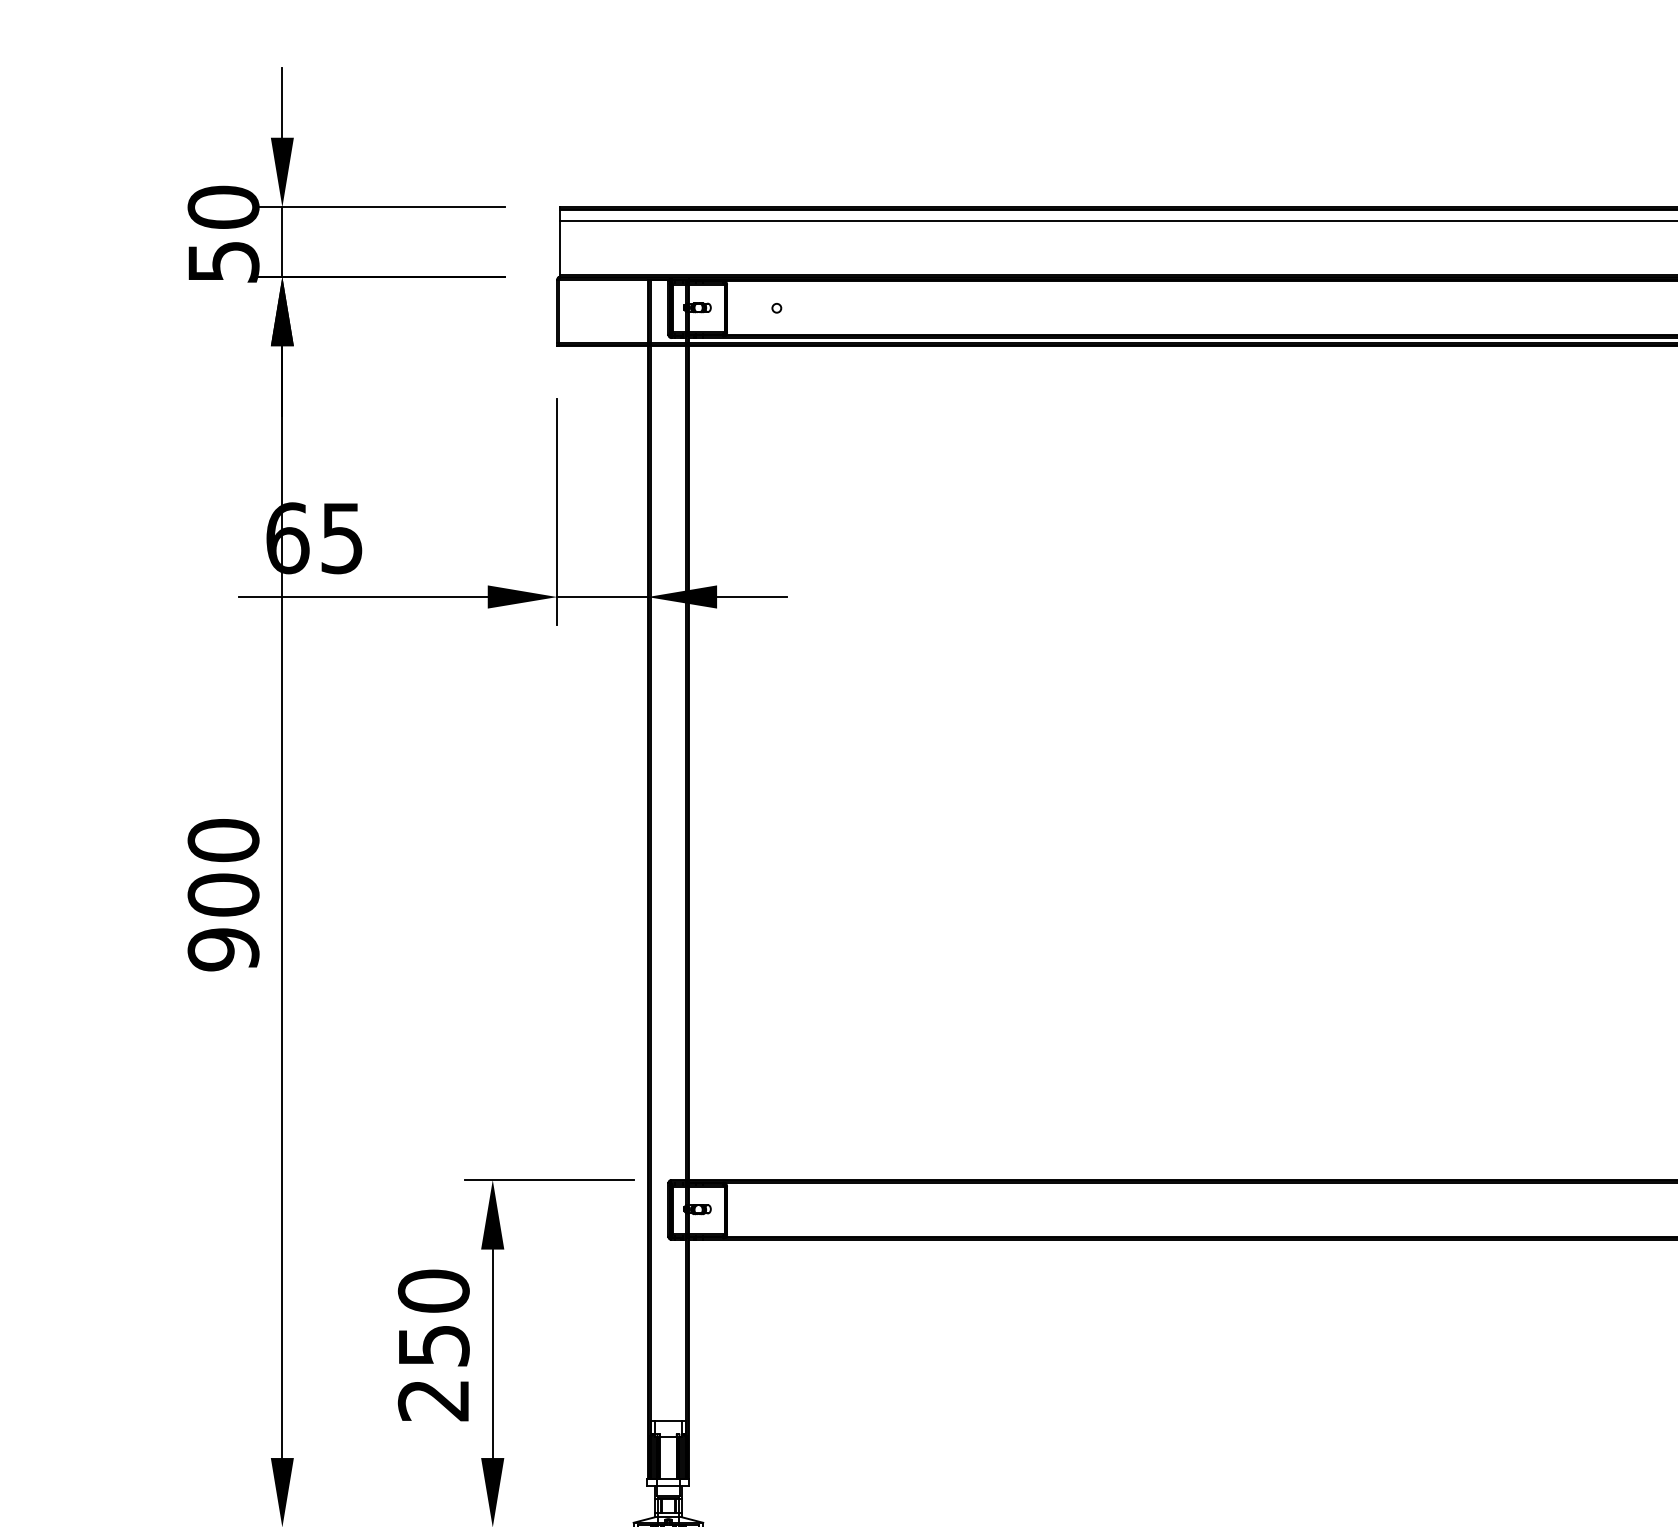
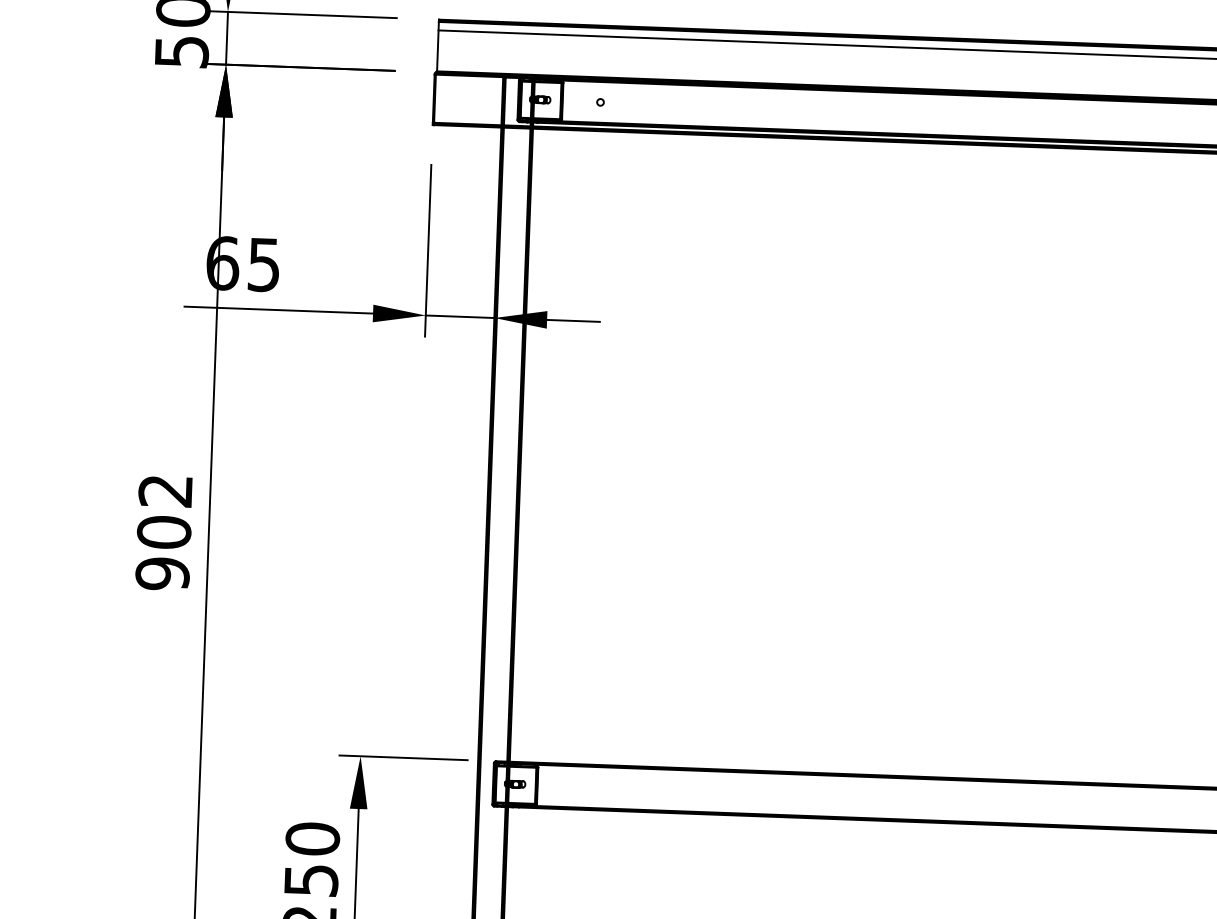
text: (223, 840) -> (165, 490), 900 -> 902

